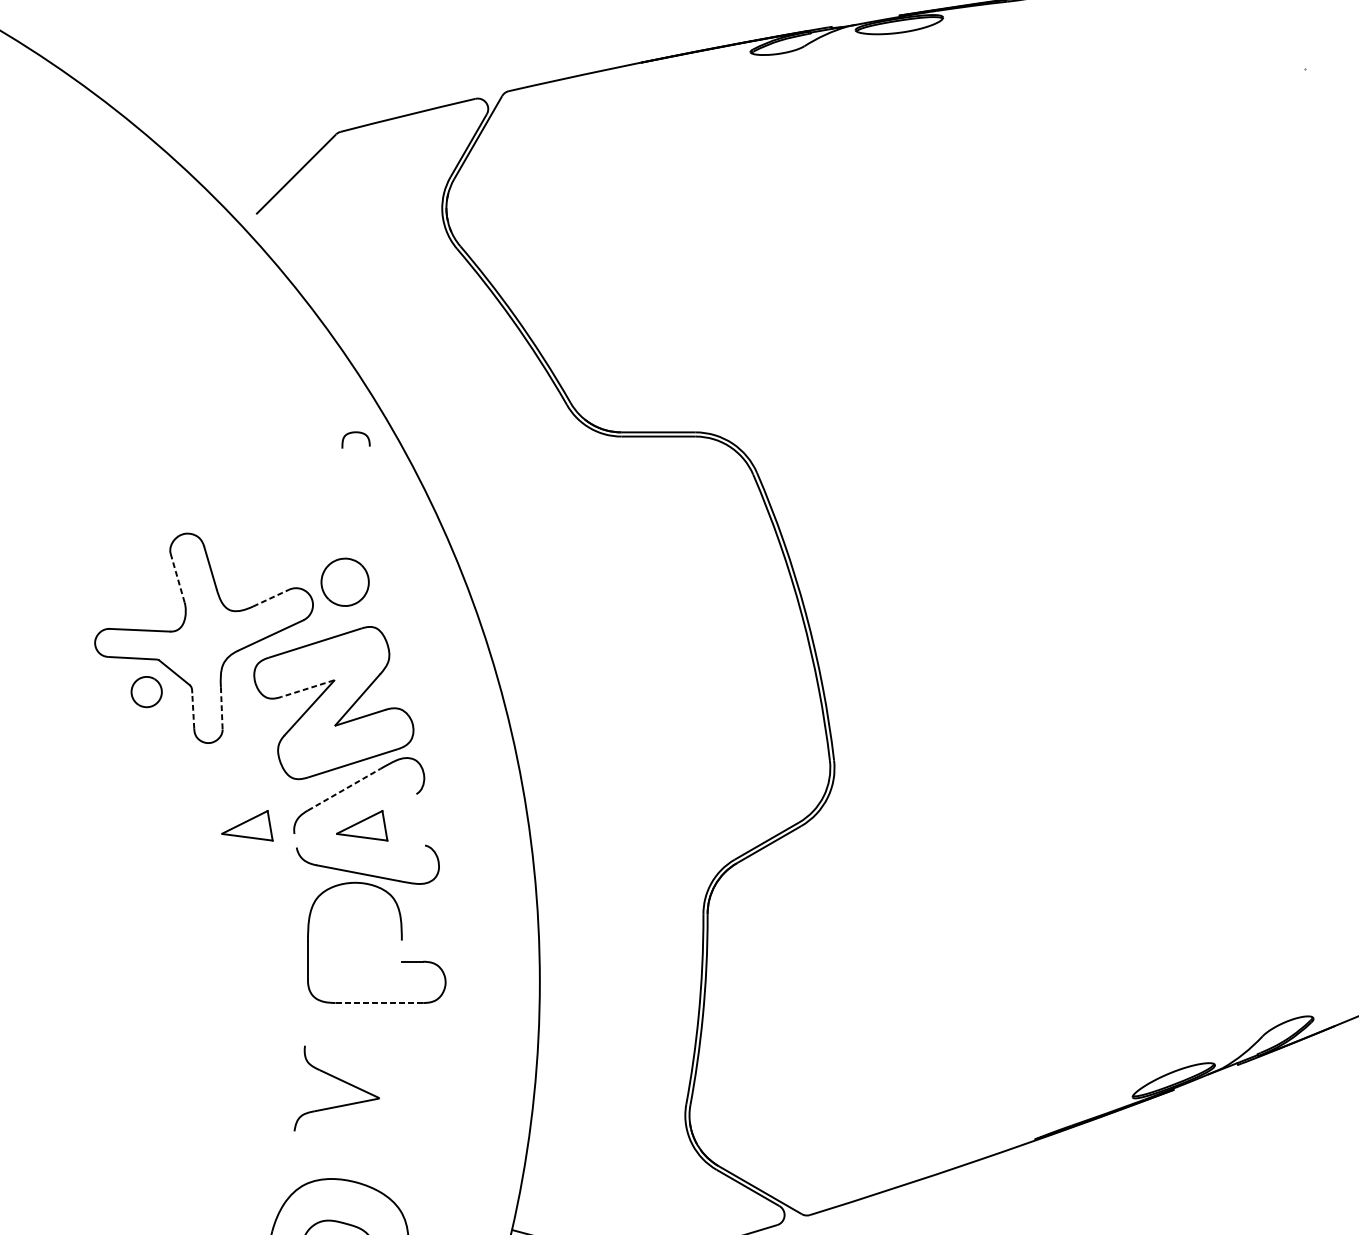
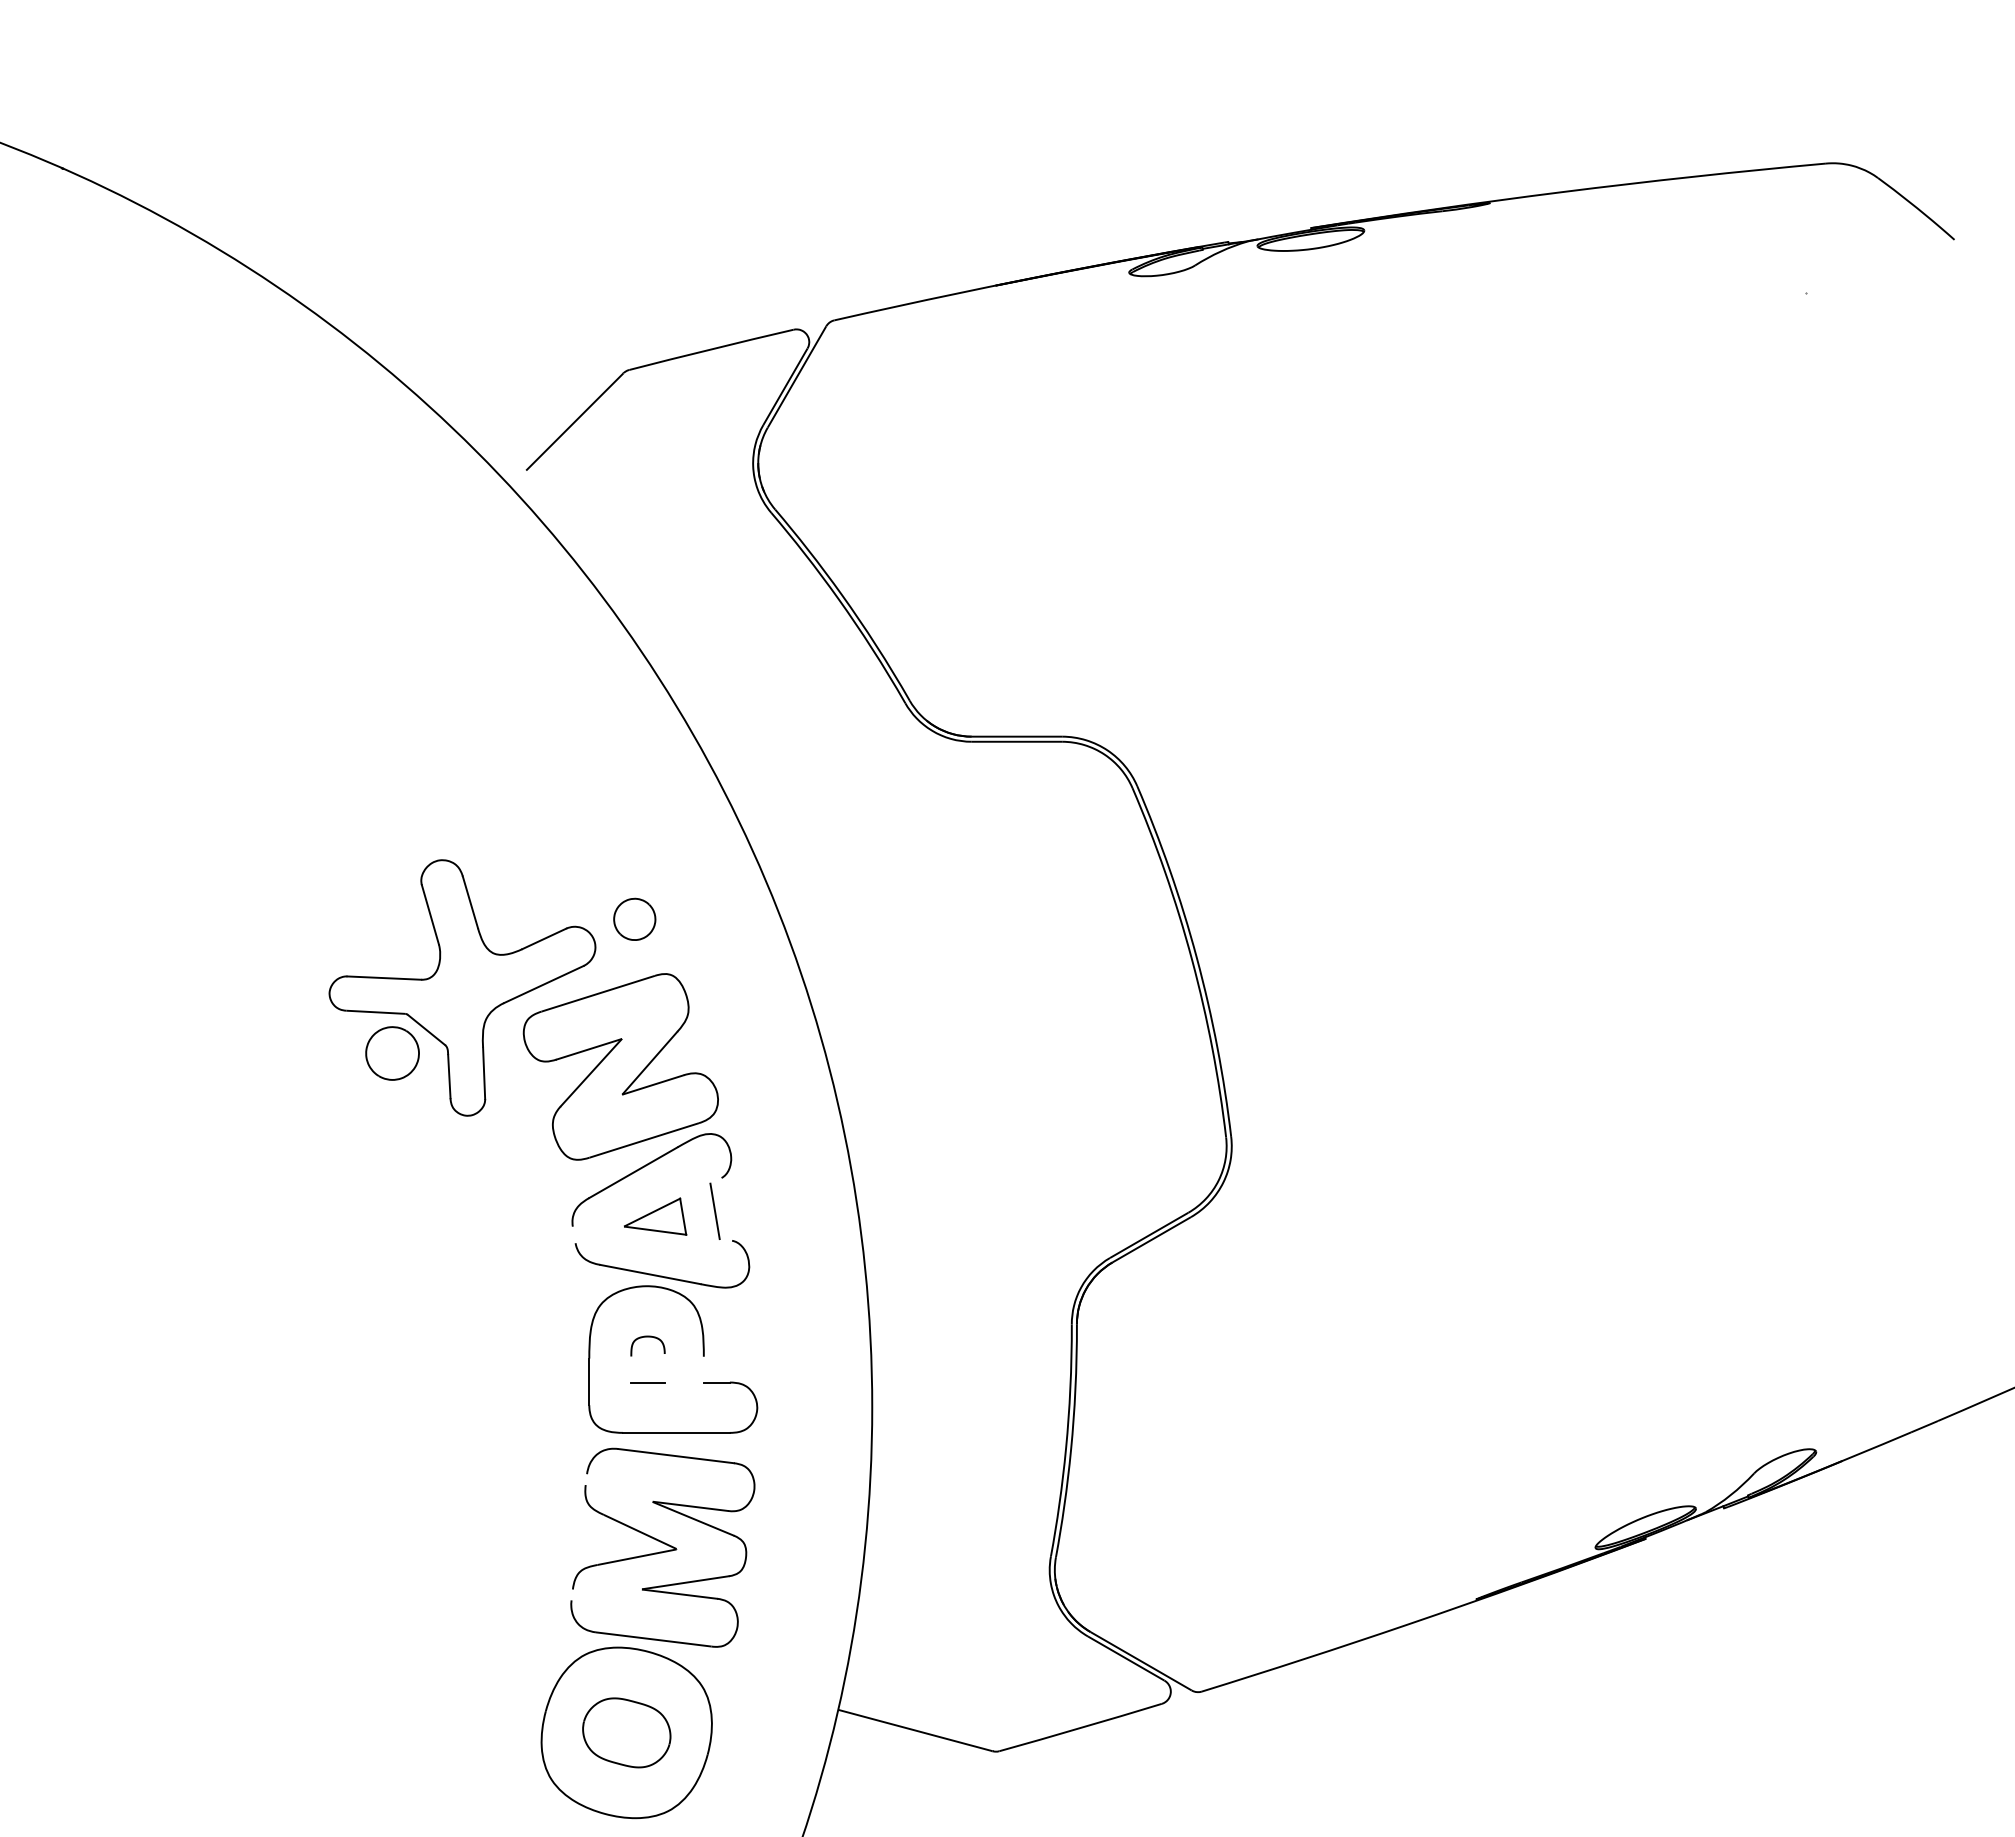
curve: (355, 433) -> (647, 1337), moved
line: (177, 578) -> (430, 914), dashed -> solid
part: (345, 581) -> (634, 918), size x0.71
line: (271, 597) -> (544, 938), dashed -> solid
line: (307, 688) -> (588, 1049), dashed -> solid
part: (146, 692) -> (392, 1053), size x1.43
line: (222, 708) -> (484, 1073), dashed -> solid
line: (193, 710) -> (449, 1076), dashed -> solid
line: (344, 789) -> (633, 1172), dashed -> solid
line: (410, 821) -> (714, 1211), added
part: (247, 825) -> (515, 1216), removed
line: (355, 961) -> (647, 1382), added
line: (378, 1002) -> (675, 1432), dashed -> solid
part: (381, 1069) -> (679, 1514), added

